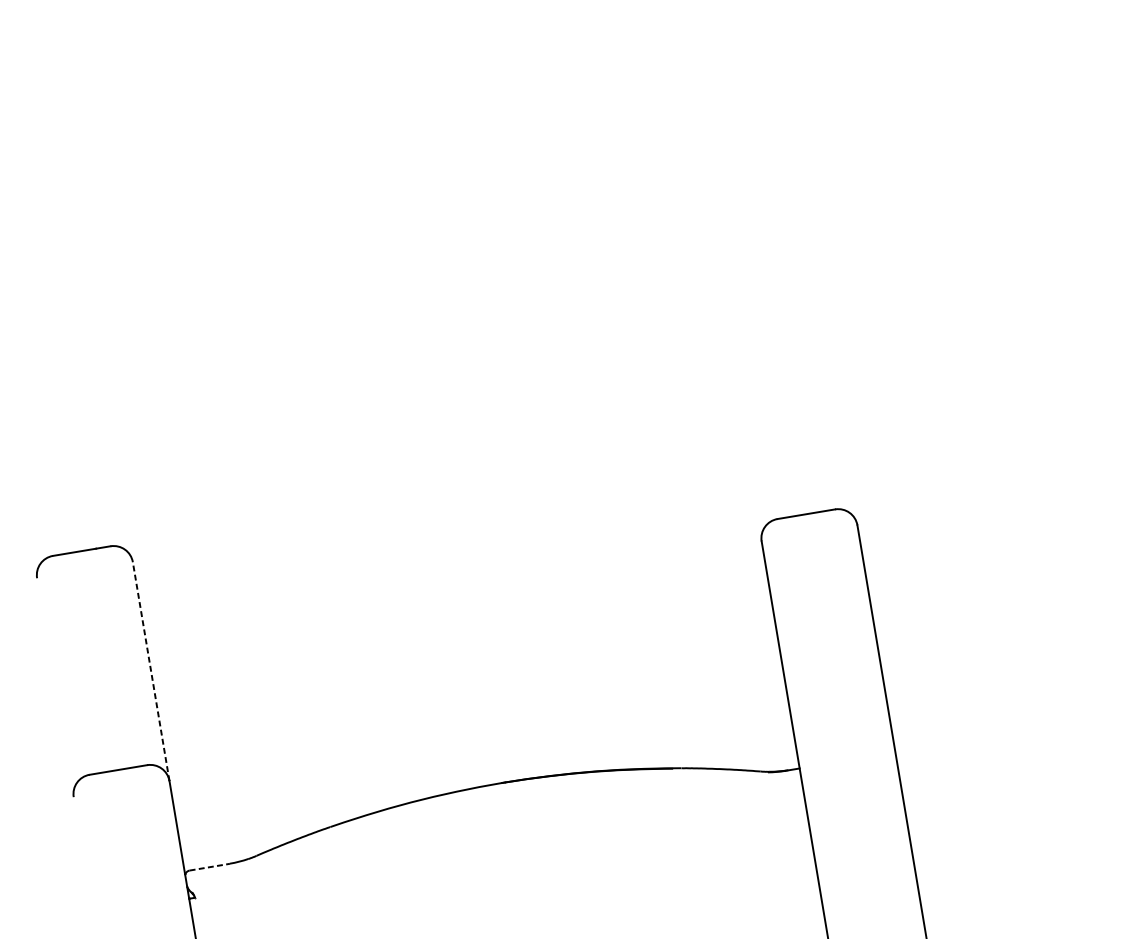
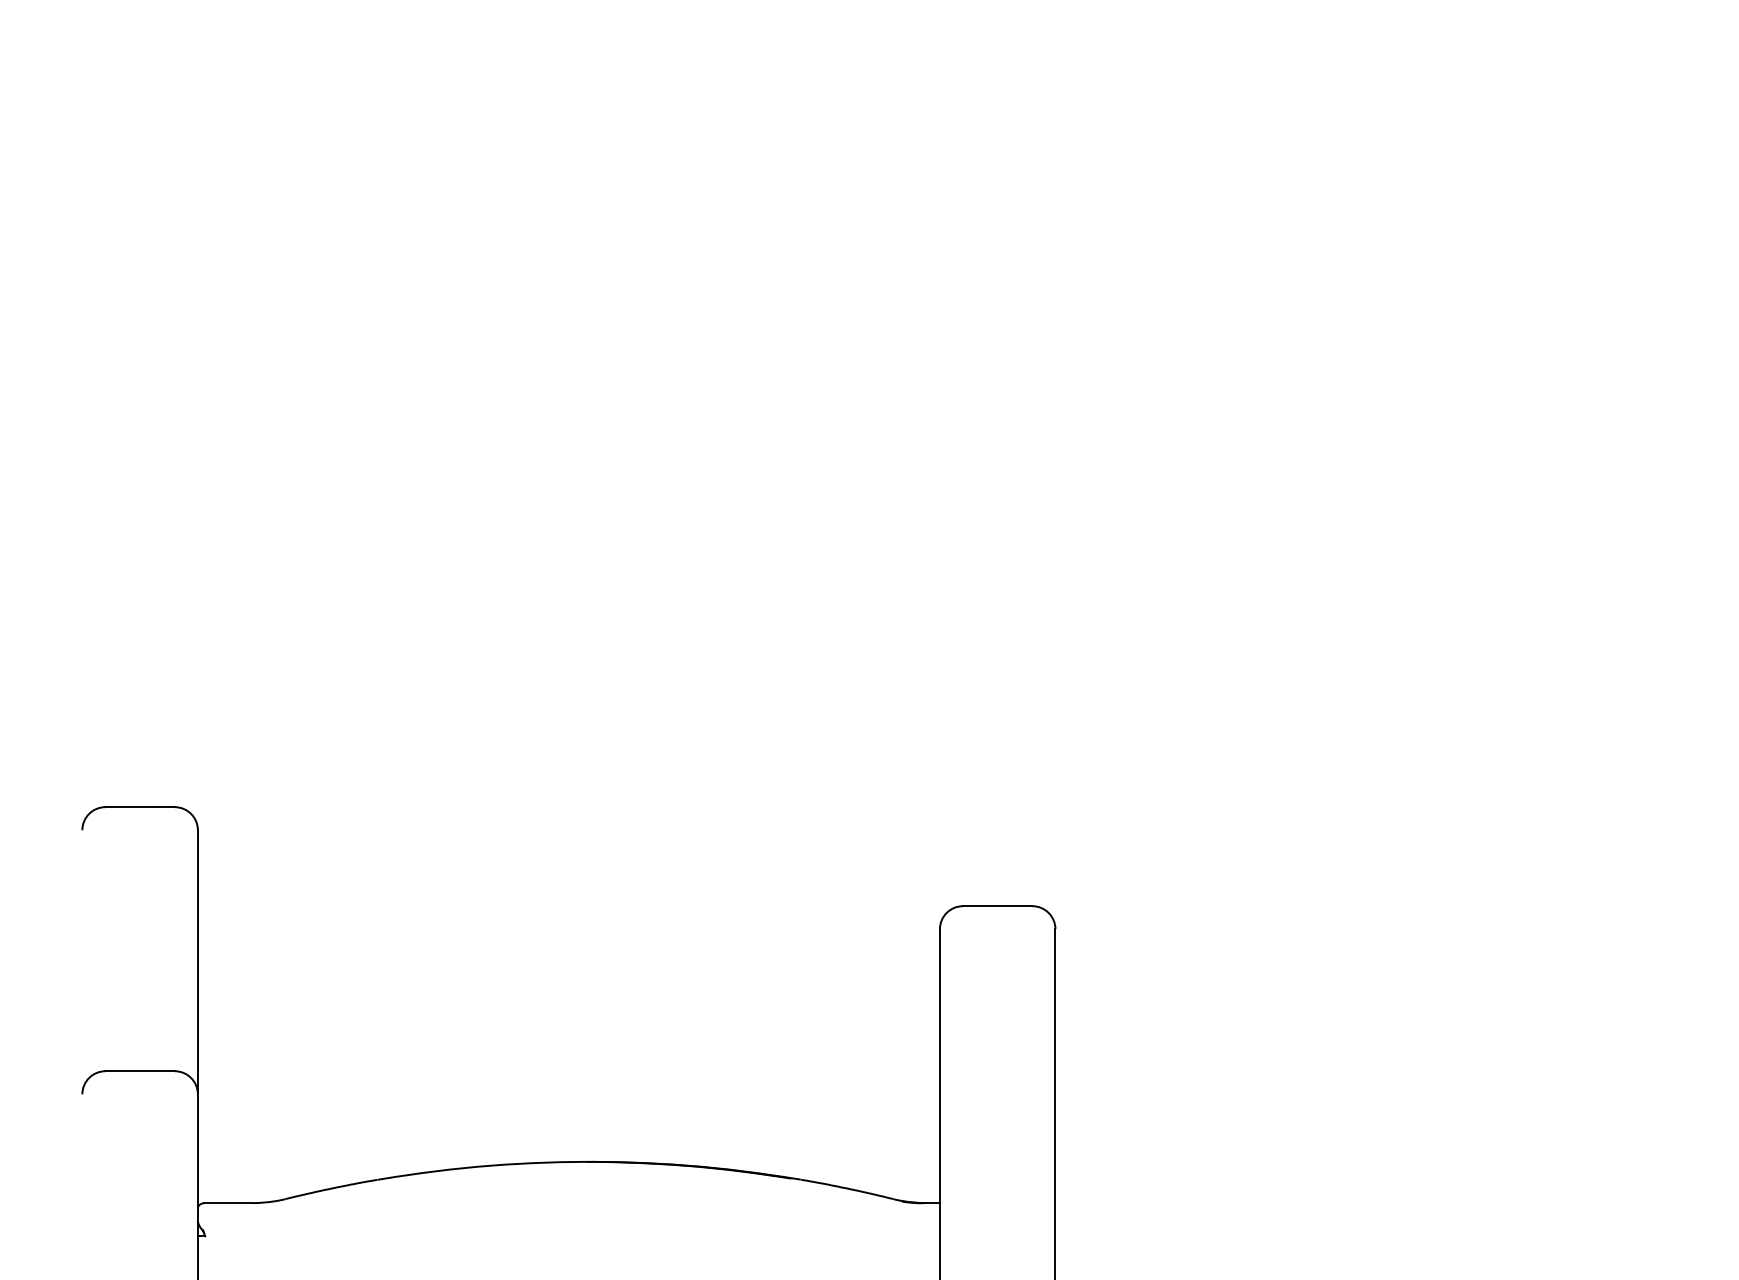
line: (150, 671) -> (197, 961), dashed -> solid
line: (210, 867) -> (228, 1203), dashed -> solid

